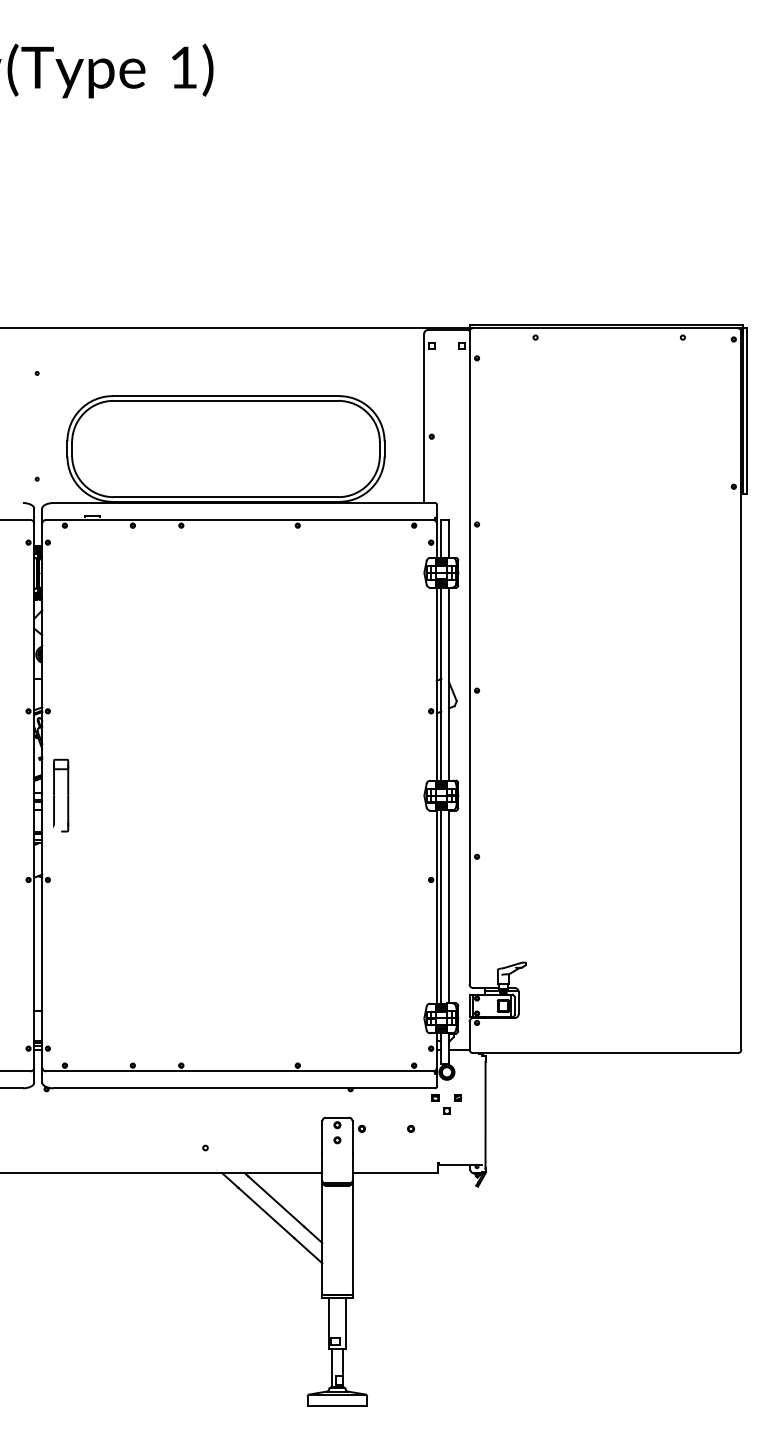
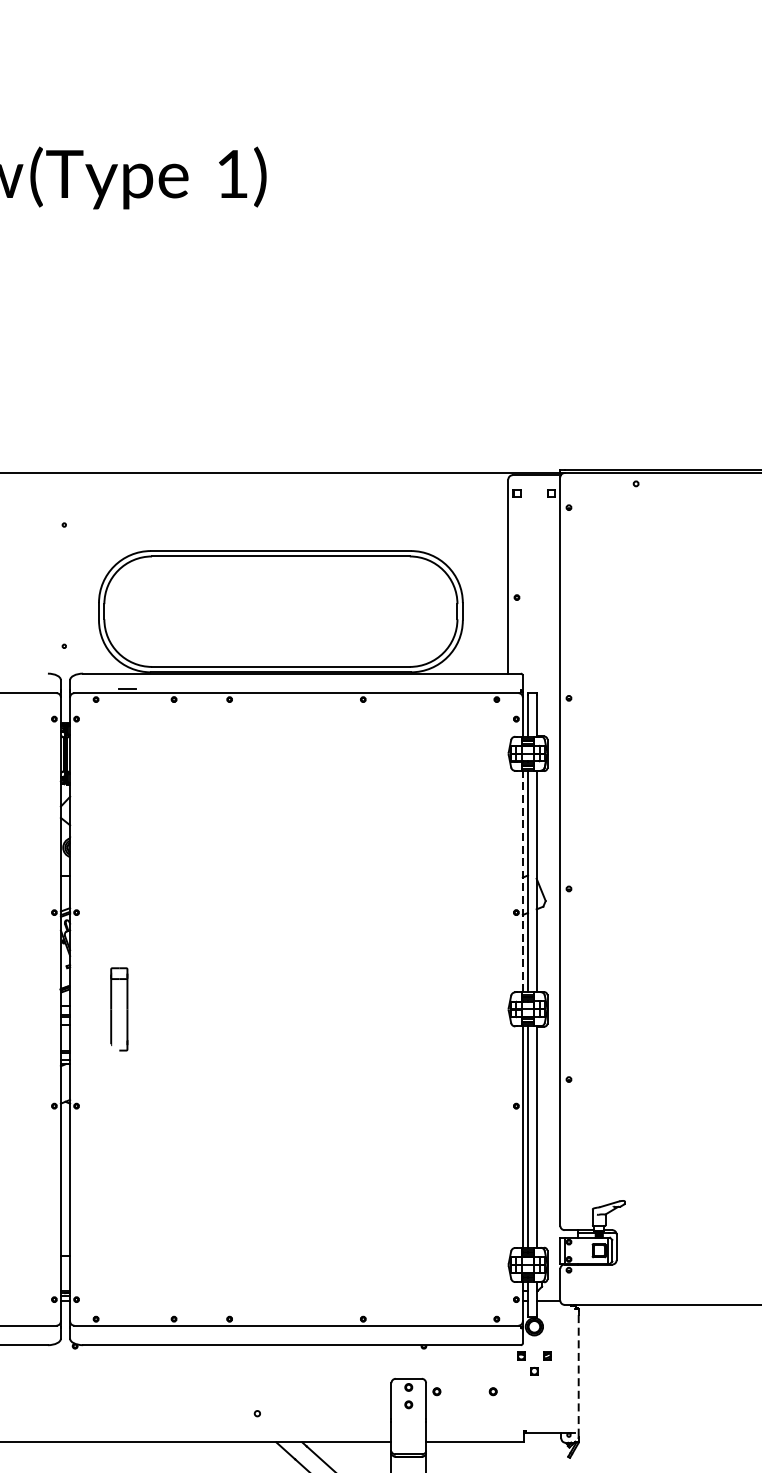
line: (436, 684) -> (522, 881), solid -> dashed
part: (61, 795) -> (119, 1009), moved
line: (485, 1114) -> (578, 1375), solid -> dashed

